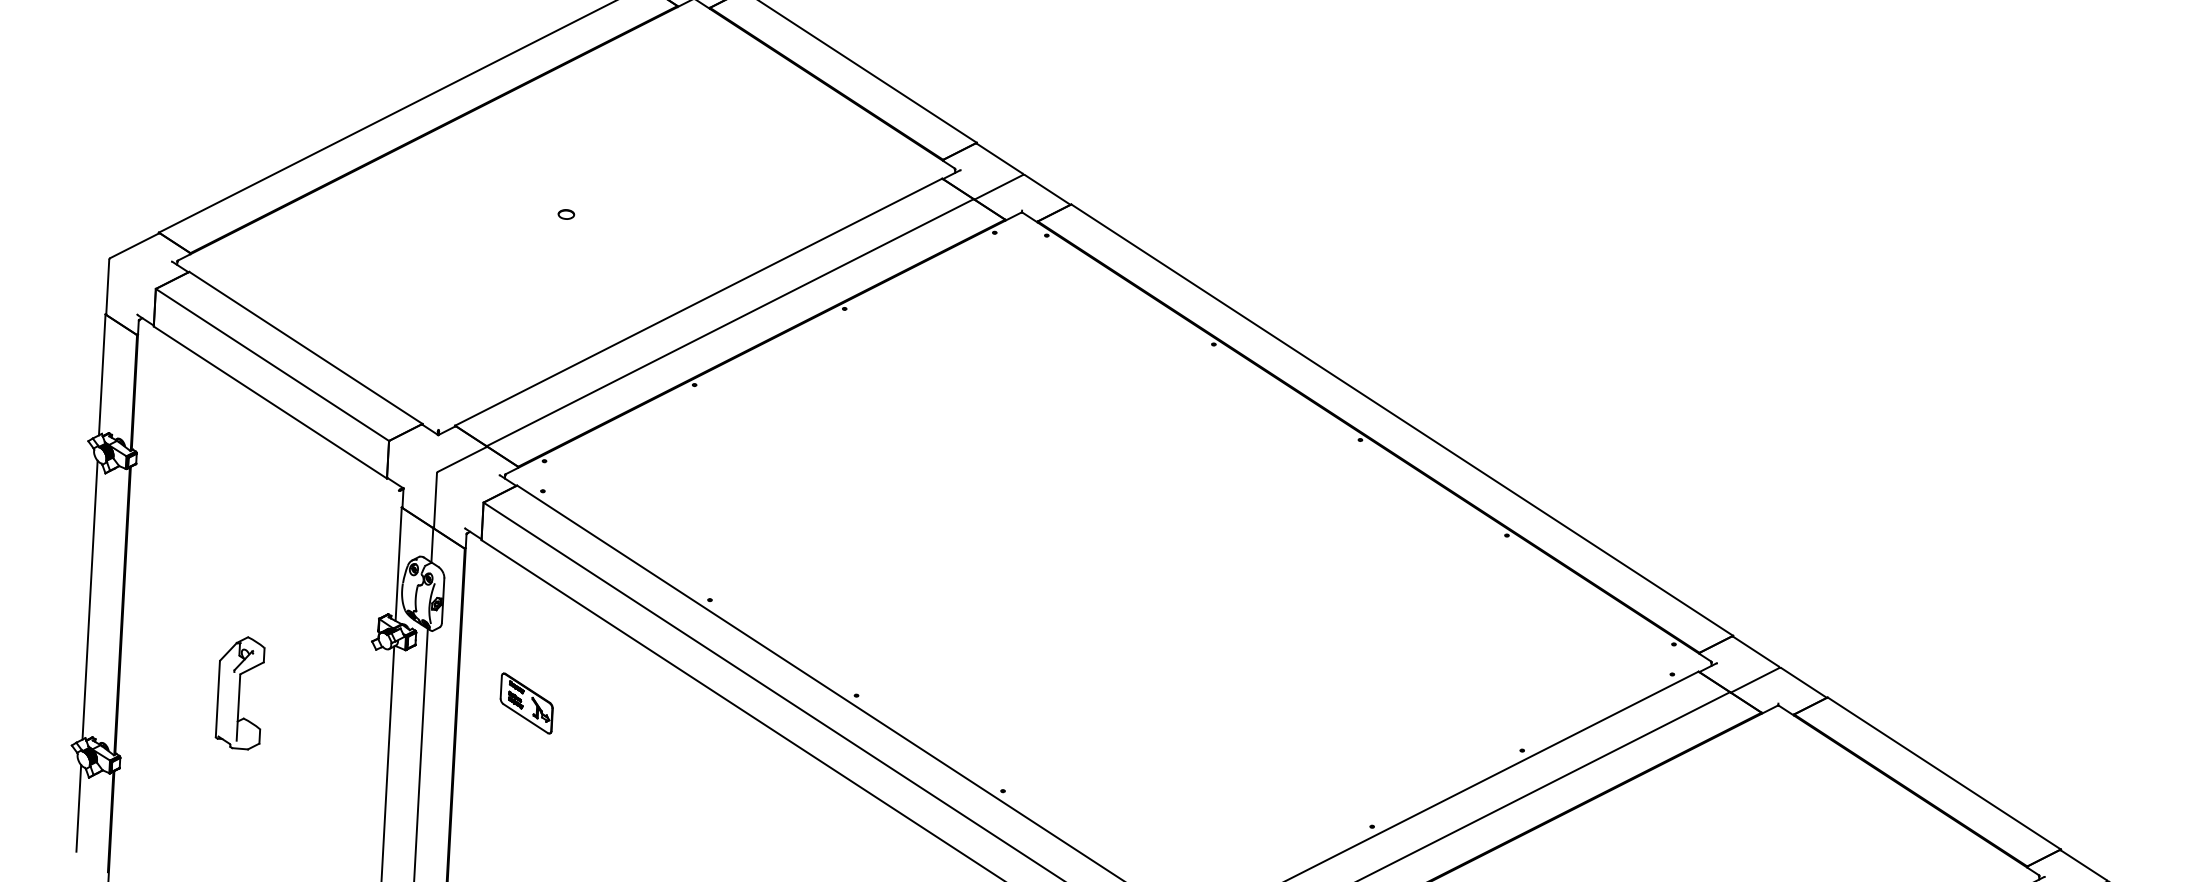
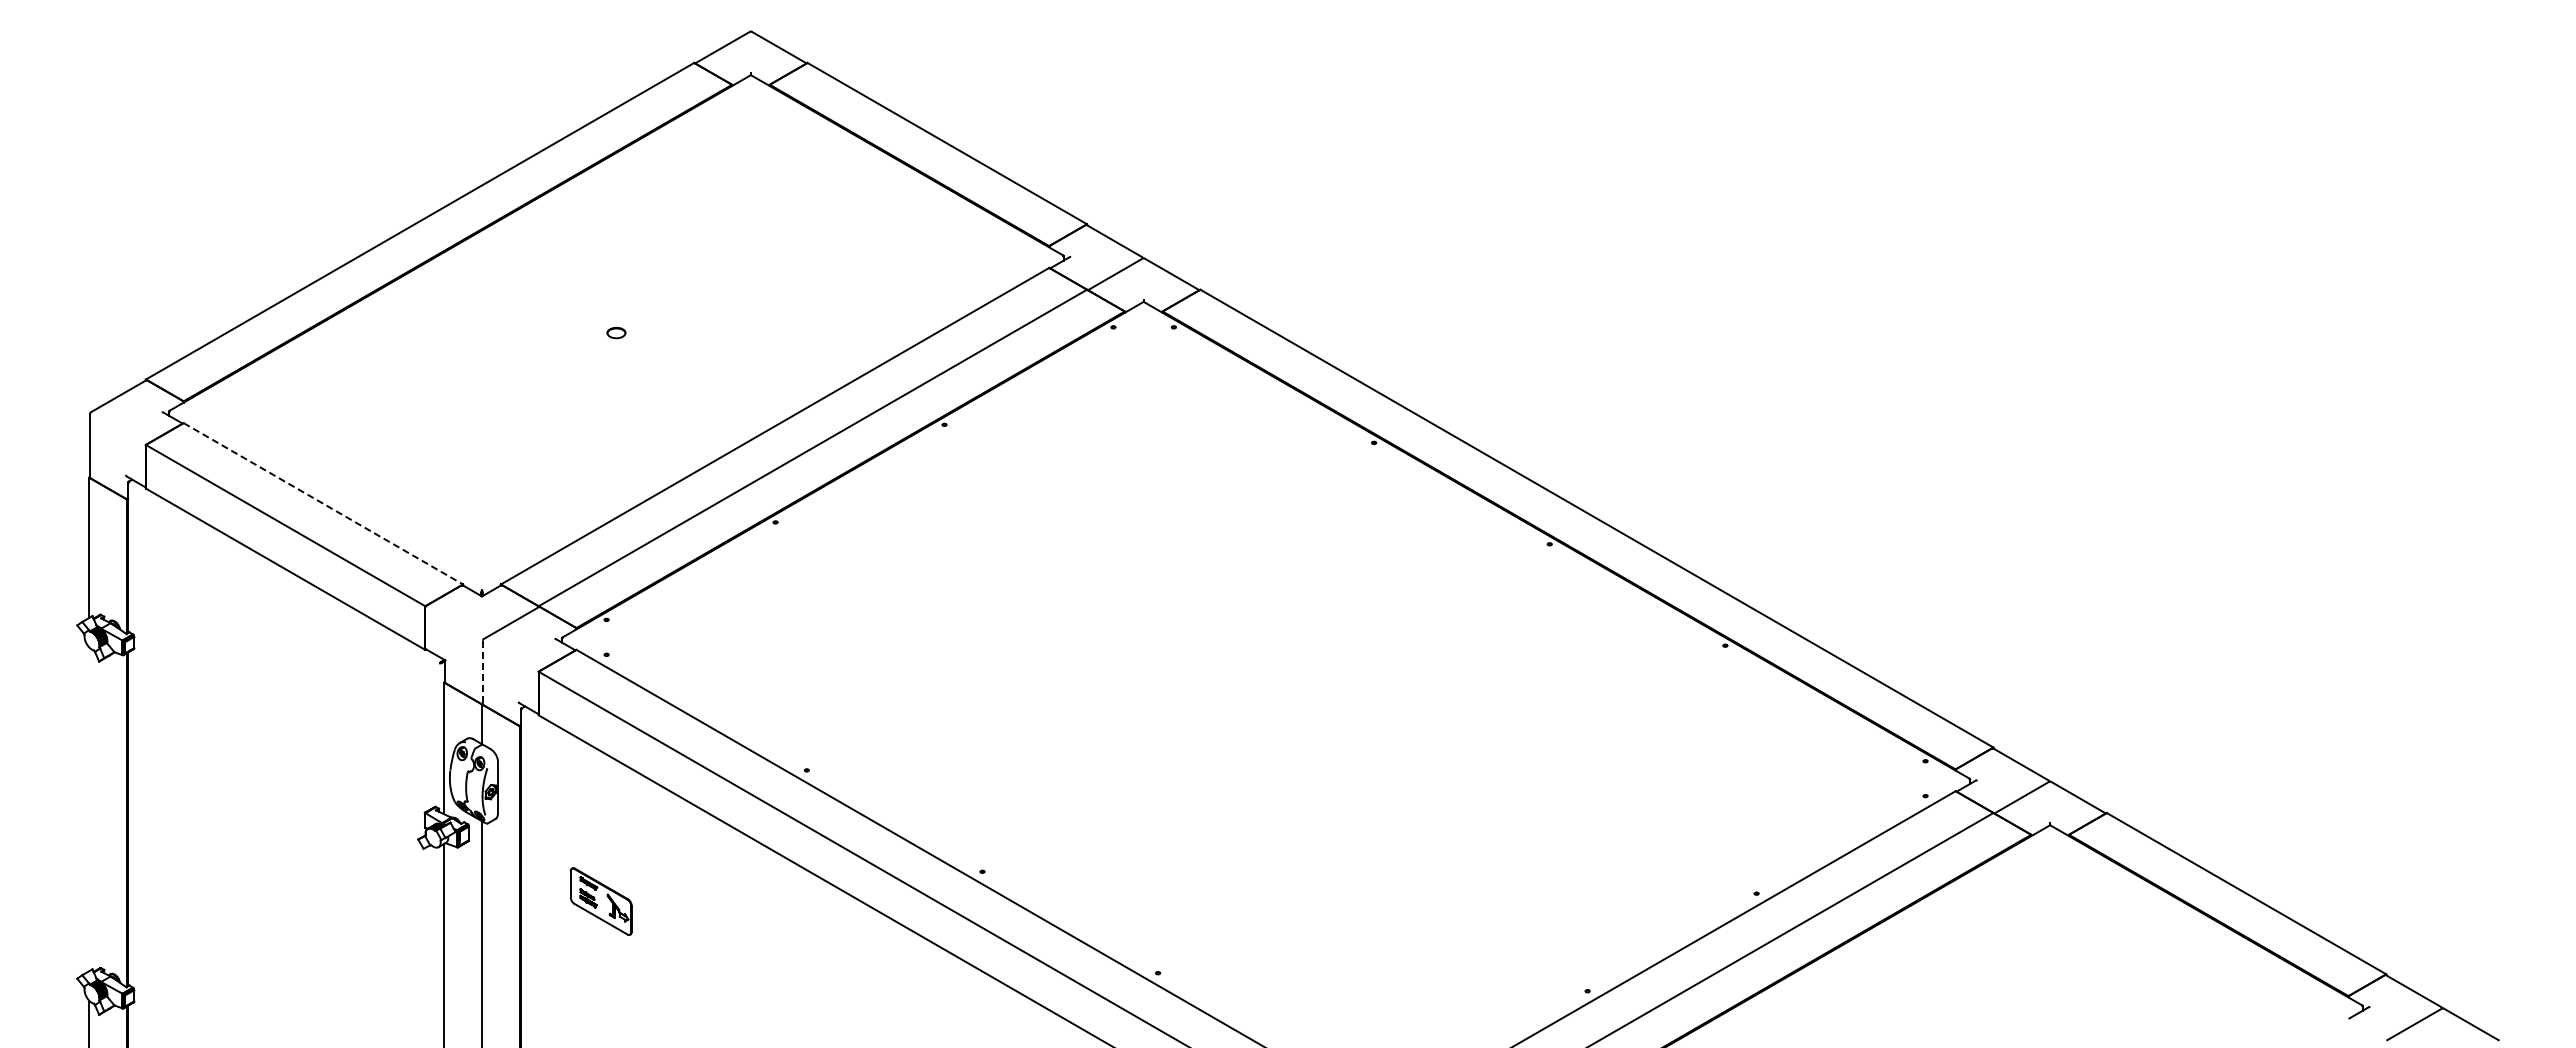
line: (306, 348) -> (323, 504), solid -> dashed
line: (435, 500) -> (482, 672), solid -> dashed
line: (90, 600) -> (89, 809), removed
part: (239, 693) -> (268, 907), removed

